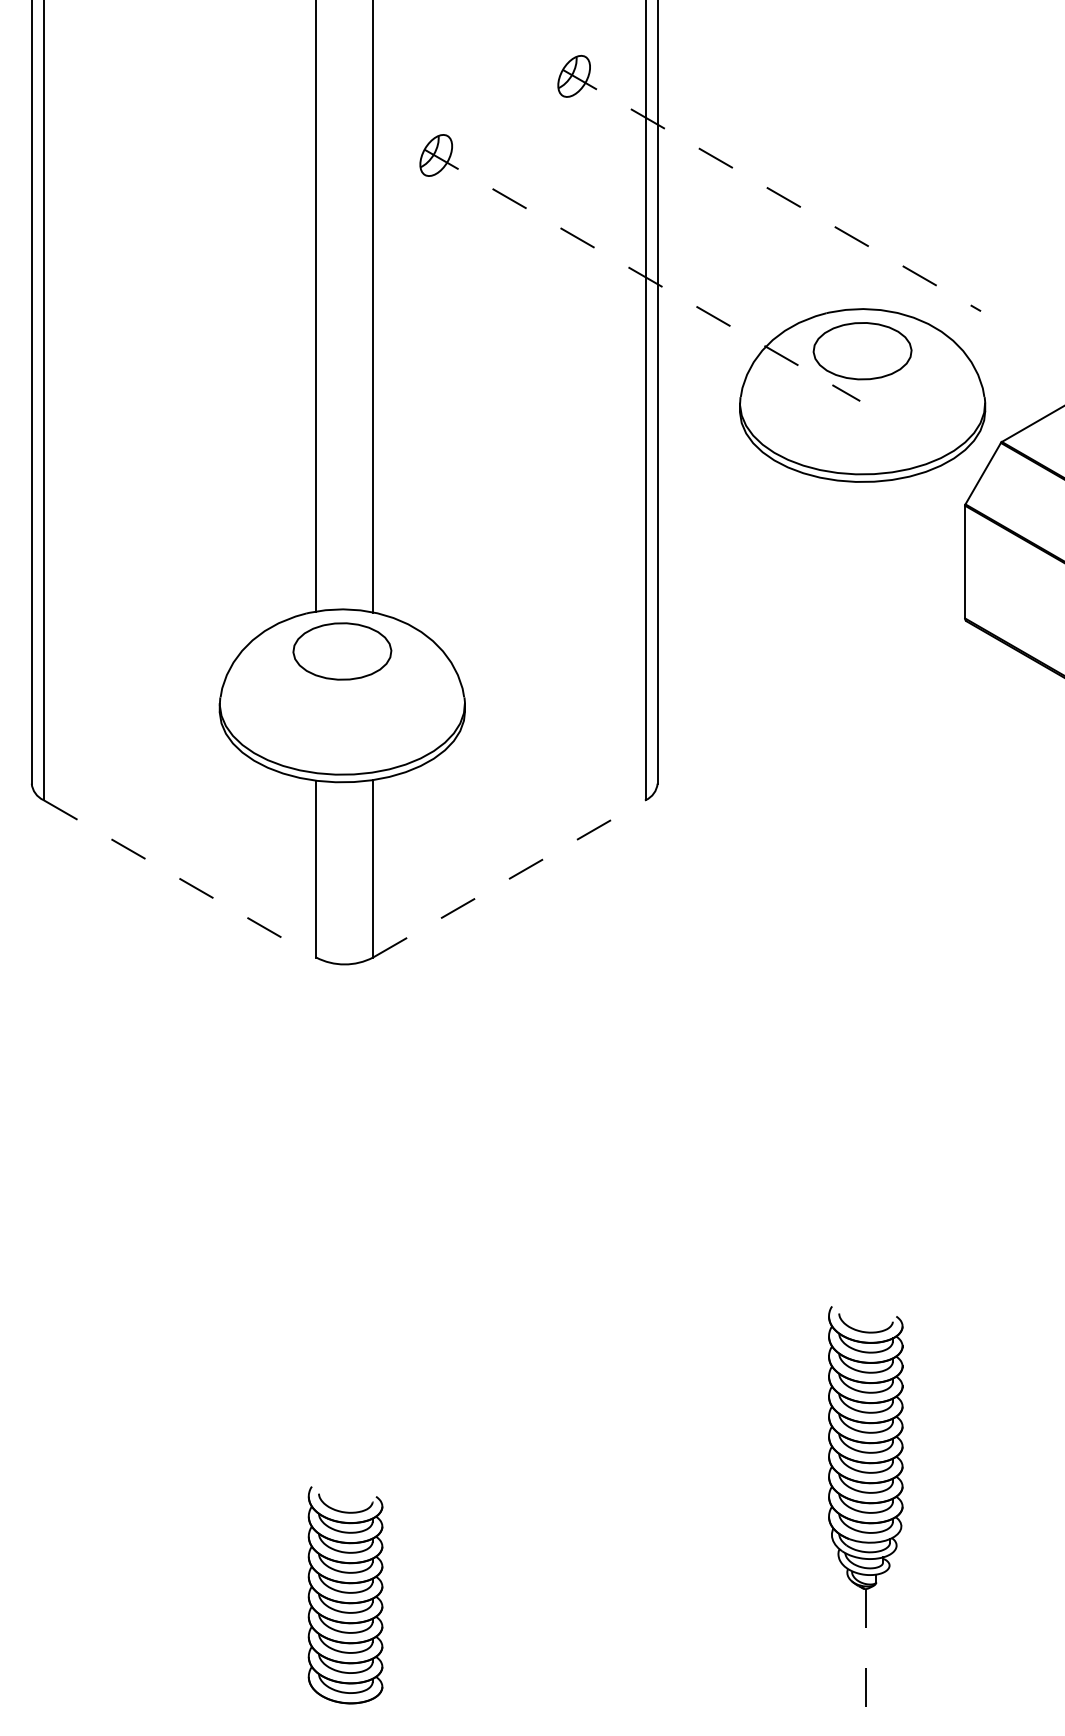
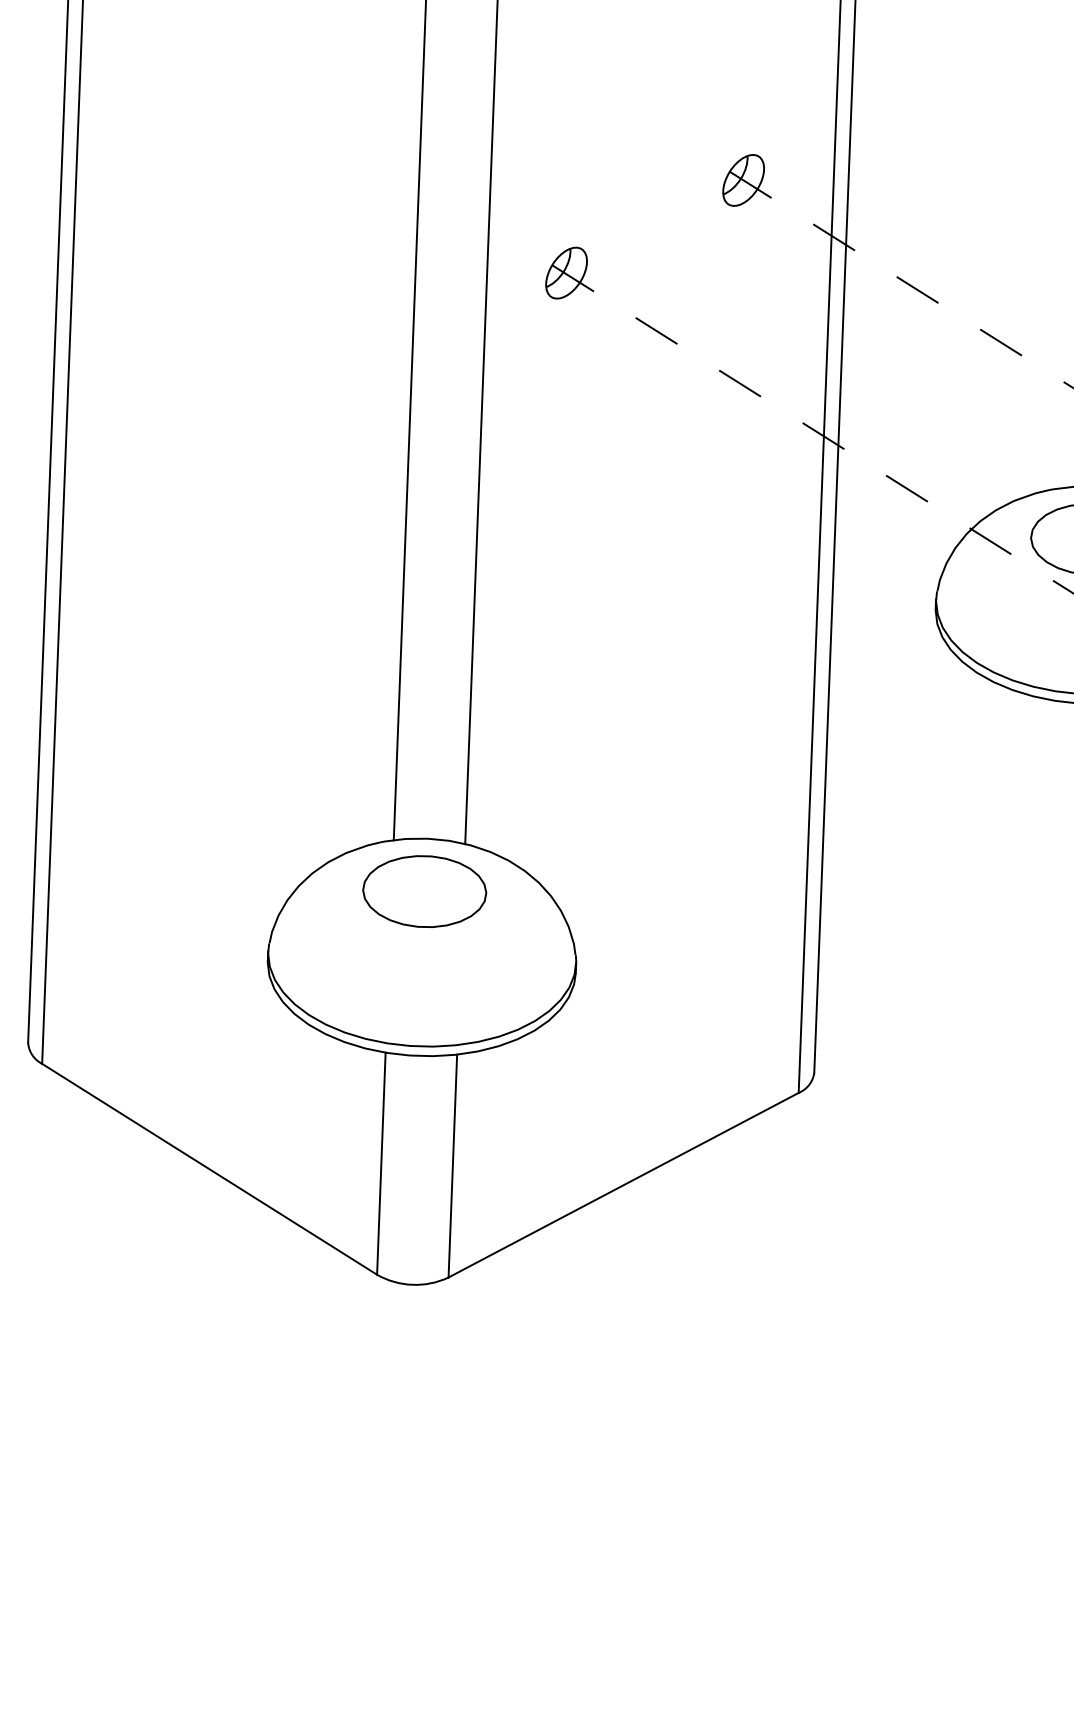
line: (509, 878) -> (623, 1184), dashed -> solid
line: (180, 879) -> (210, 1170), dashed -> solid

